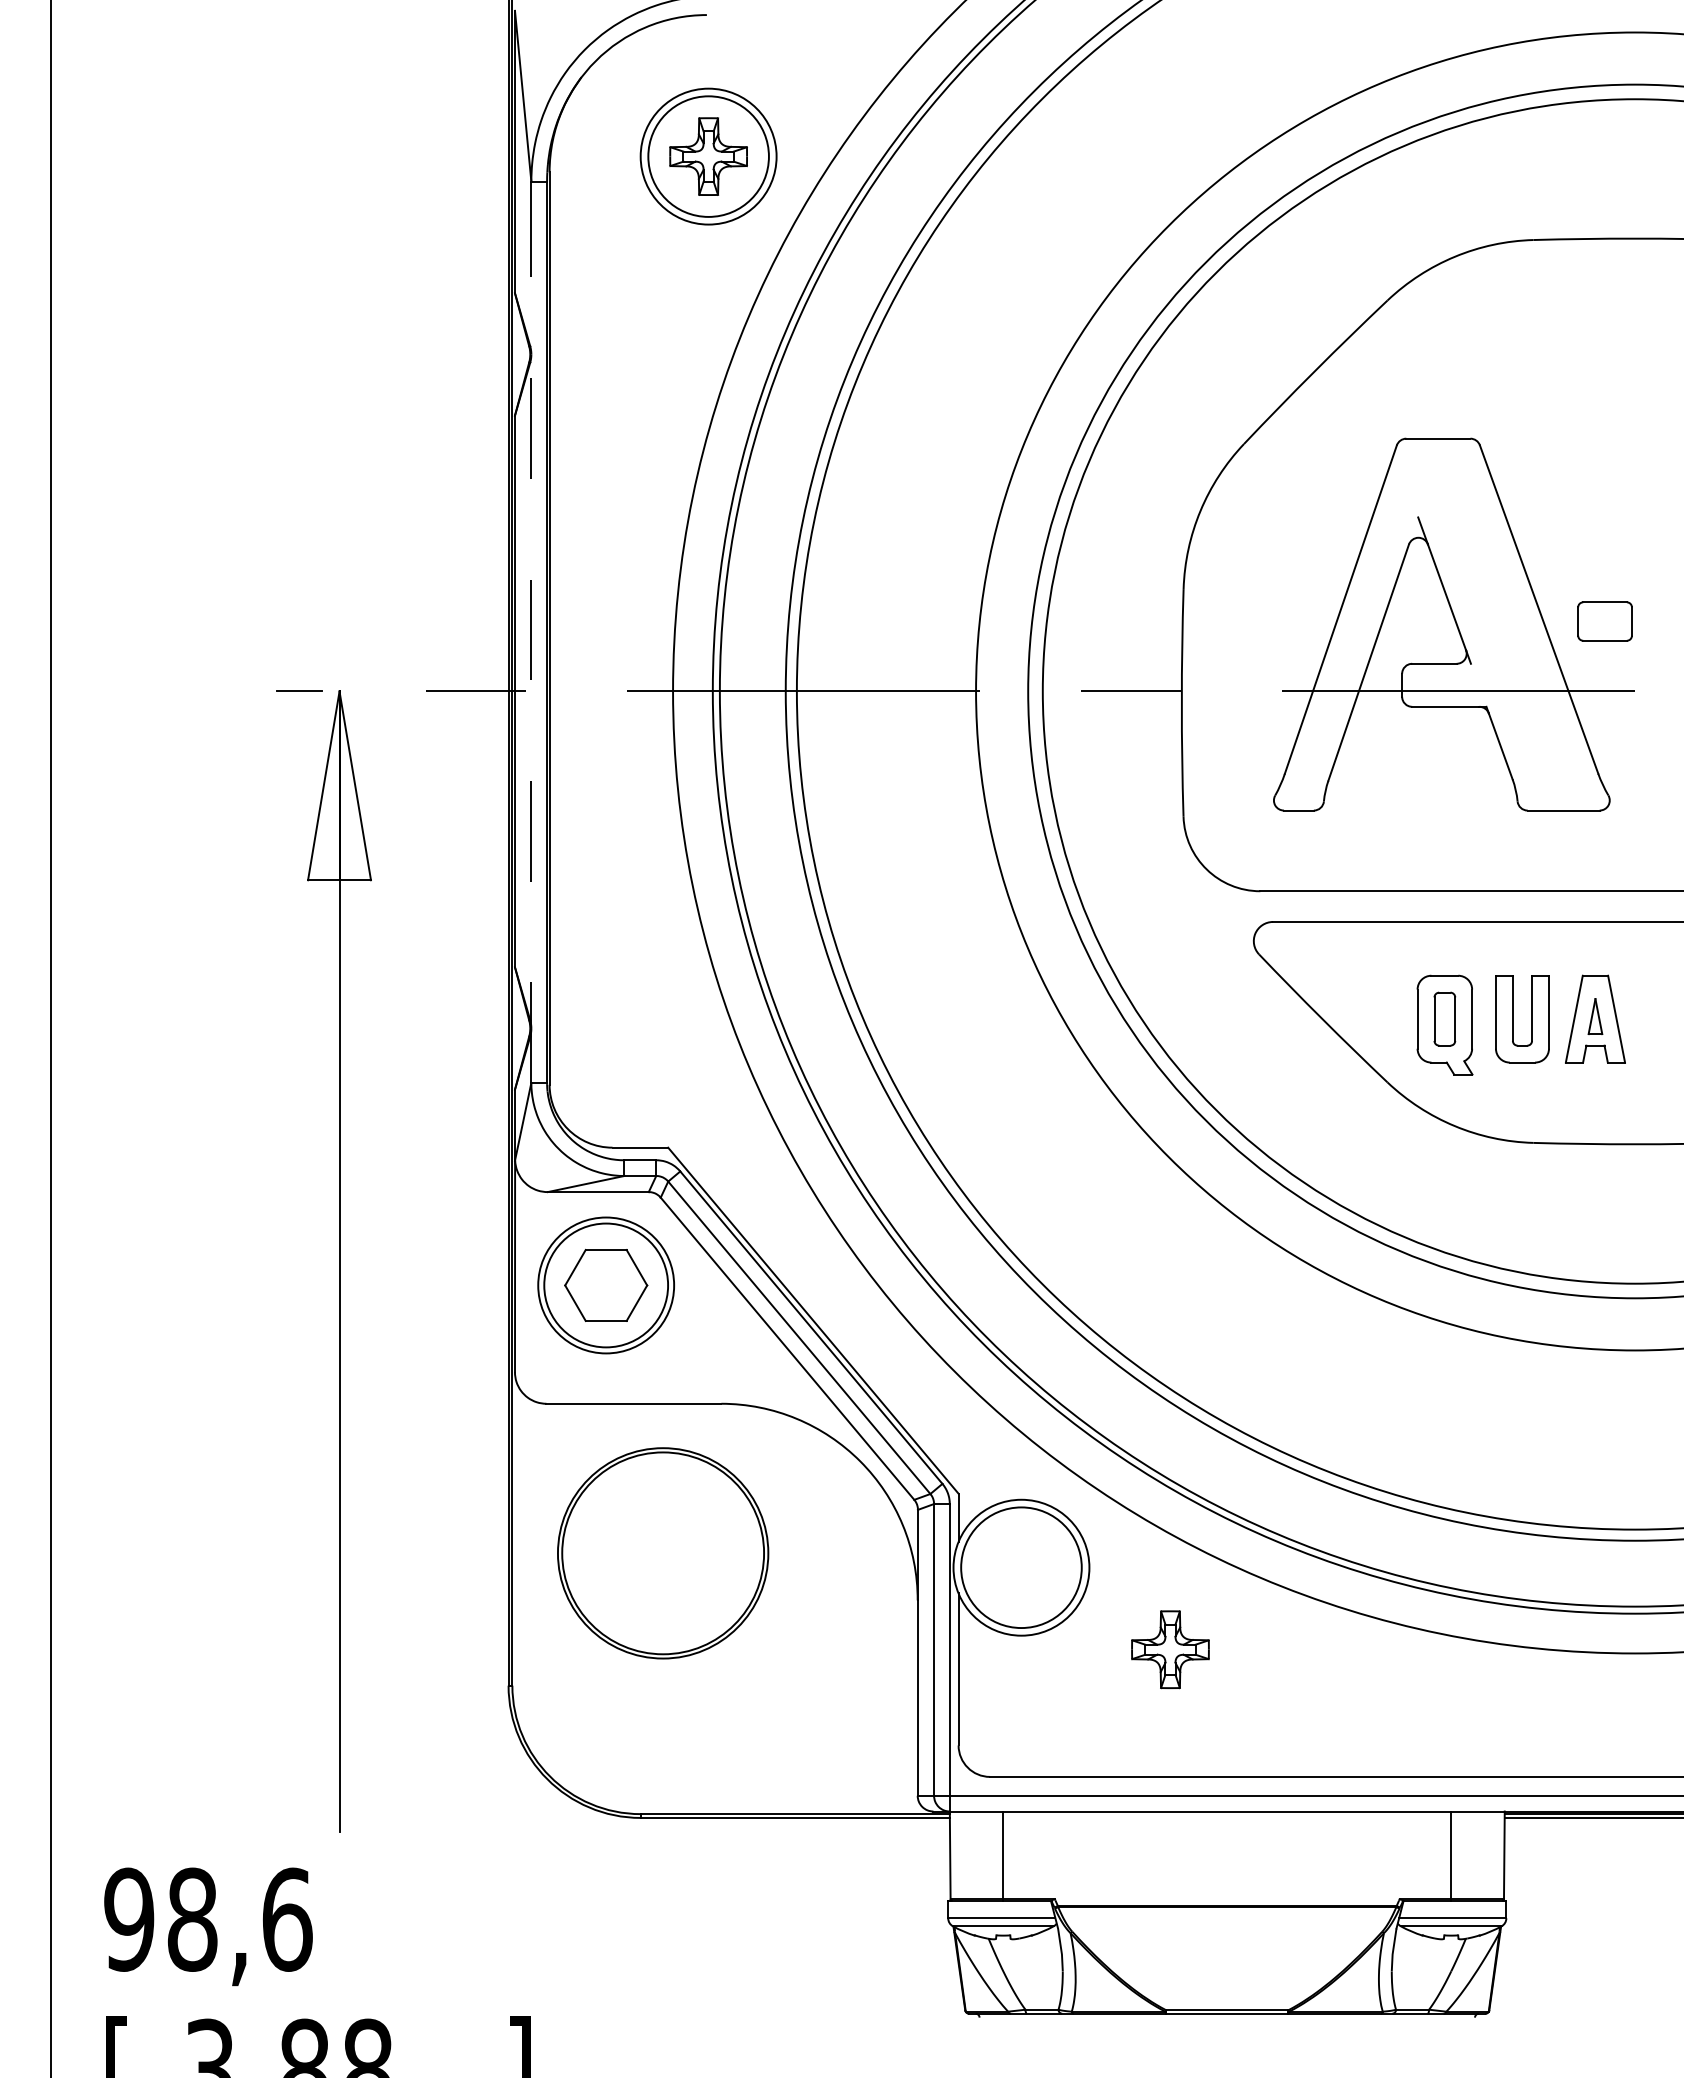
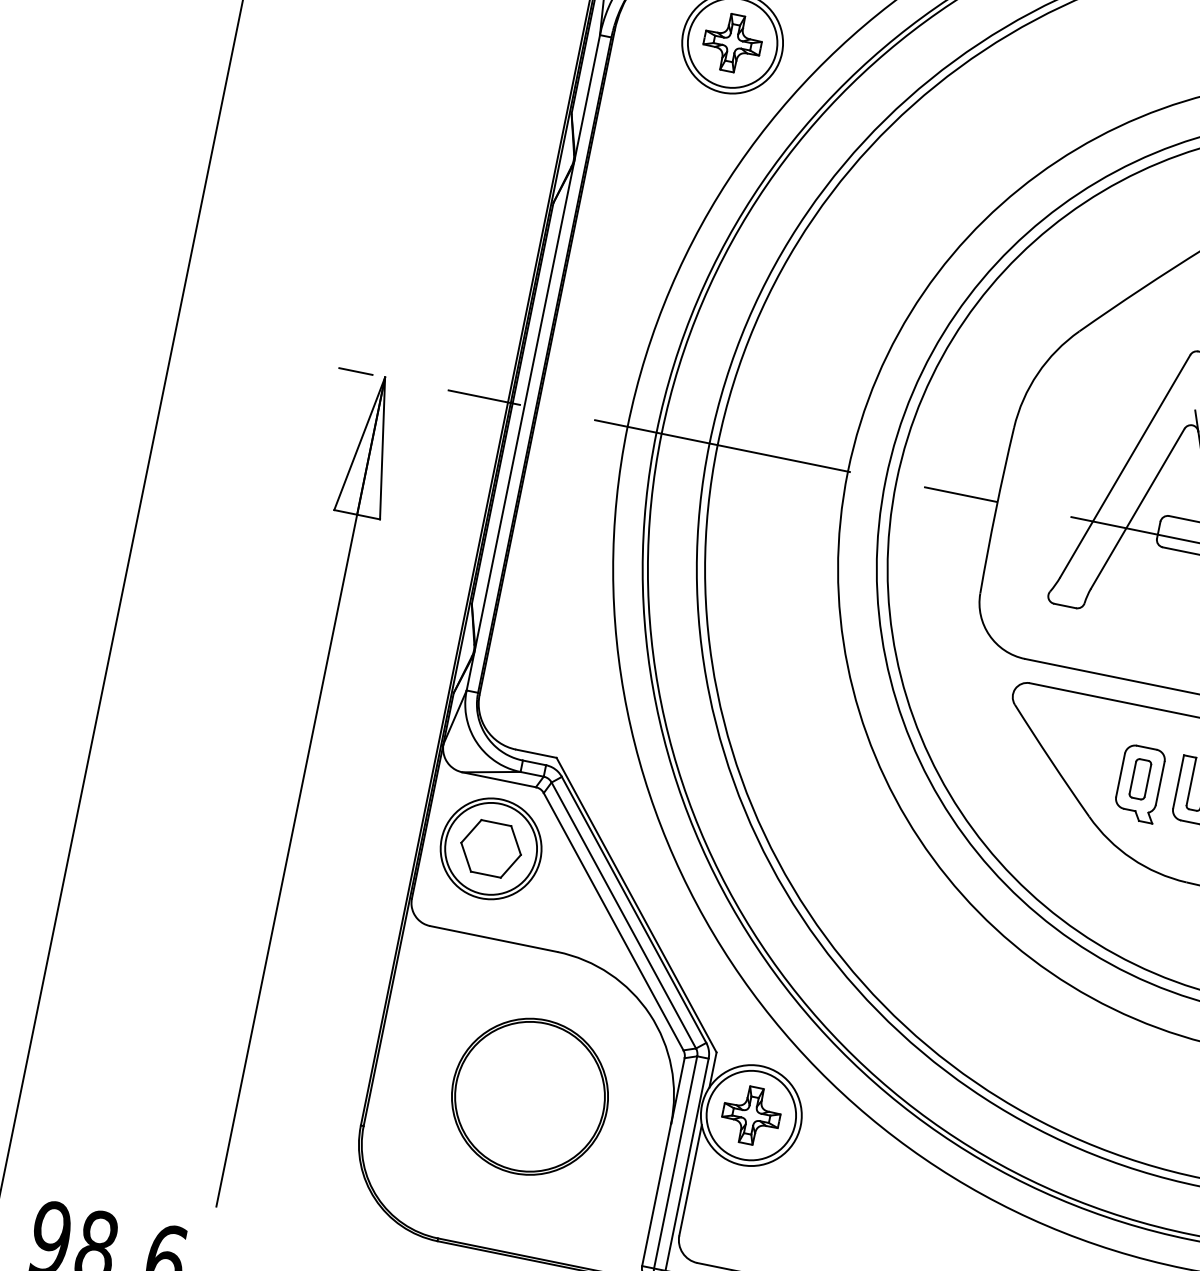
line: (531, 632) -> (533, 362), dashed -> solid
part: (663, 1553) -> (530, 1096), moved
part: (1170, 1649) -> (751, 1115), moved

